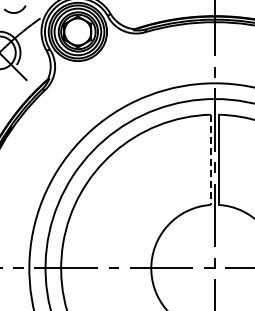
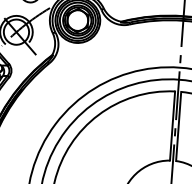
line: (210, 160) -> (172, 126), dashed -> solid

